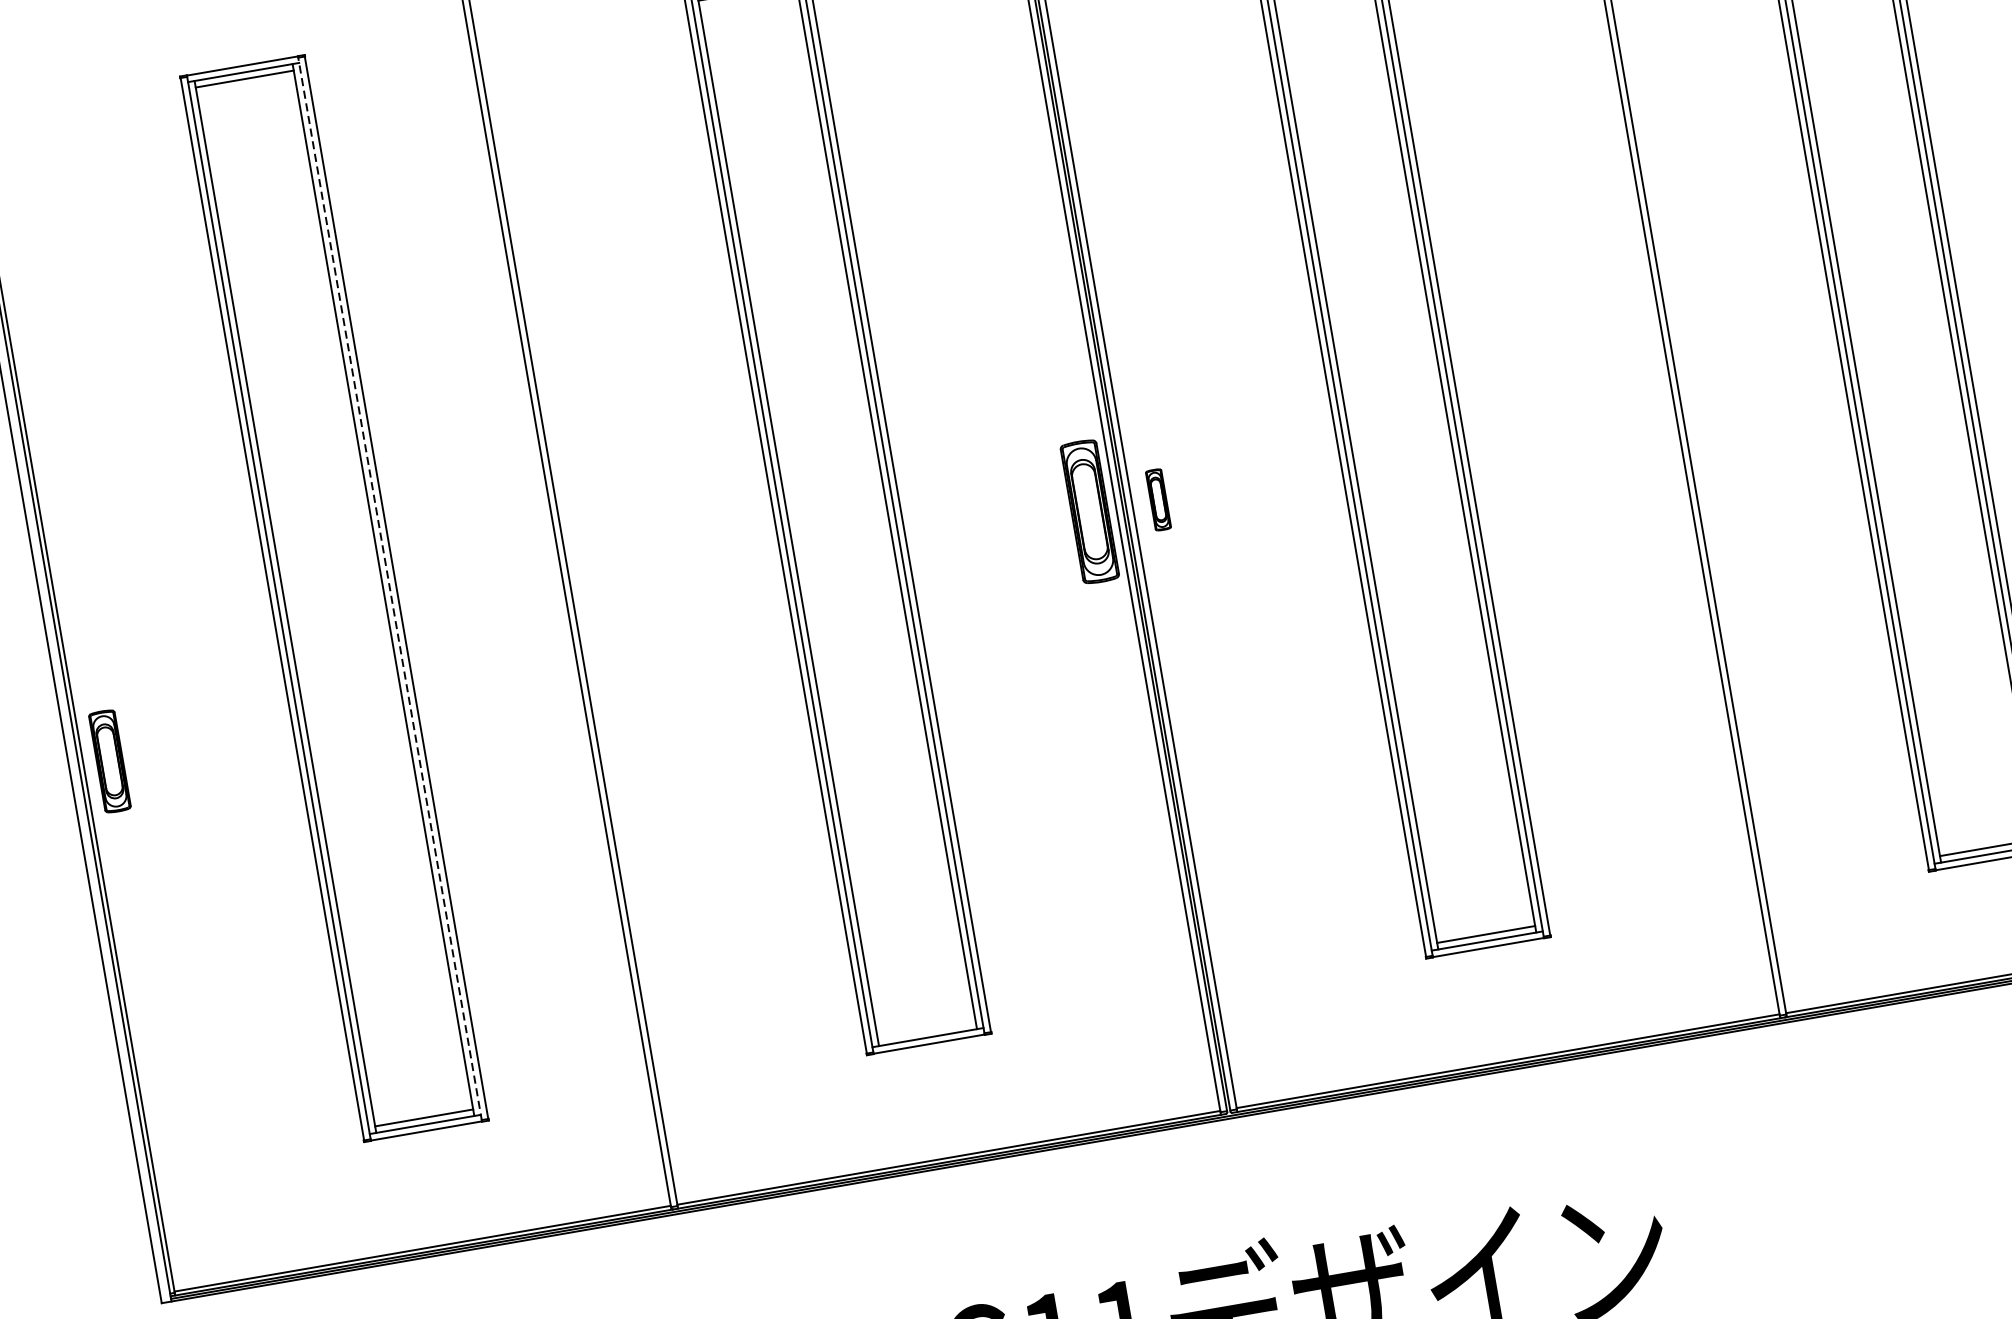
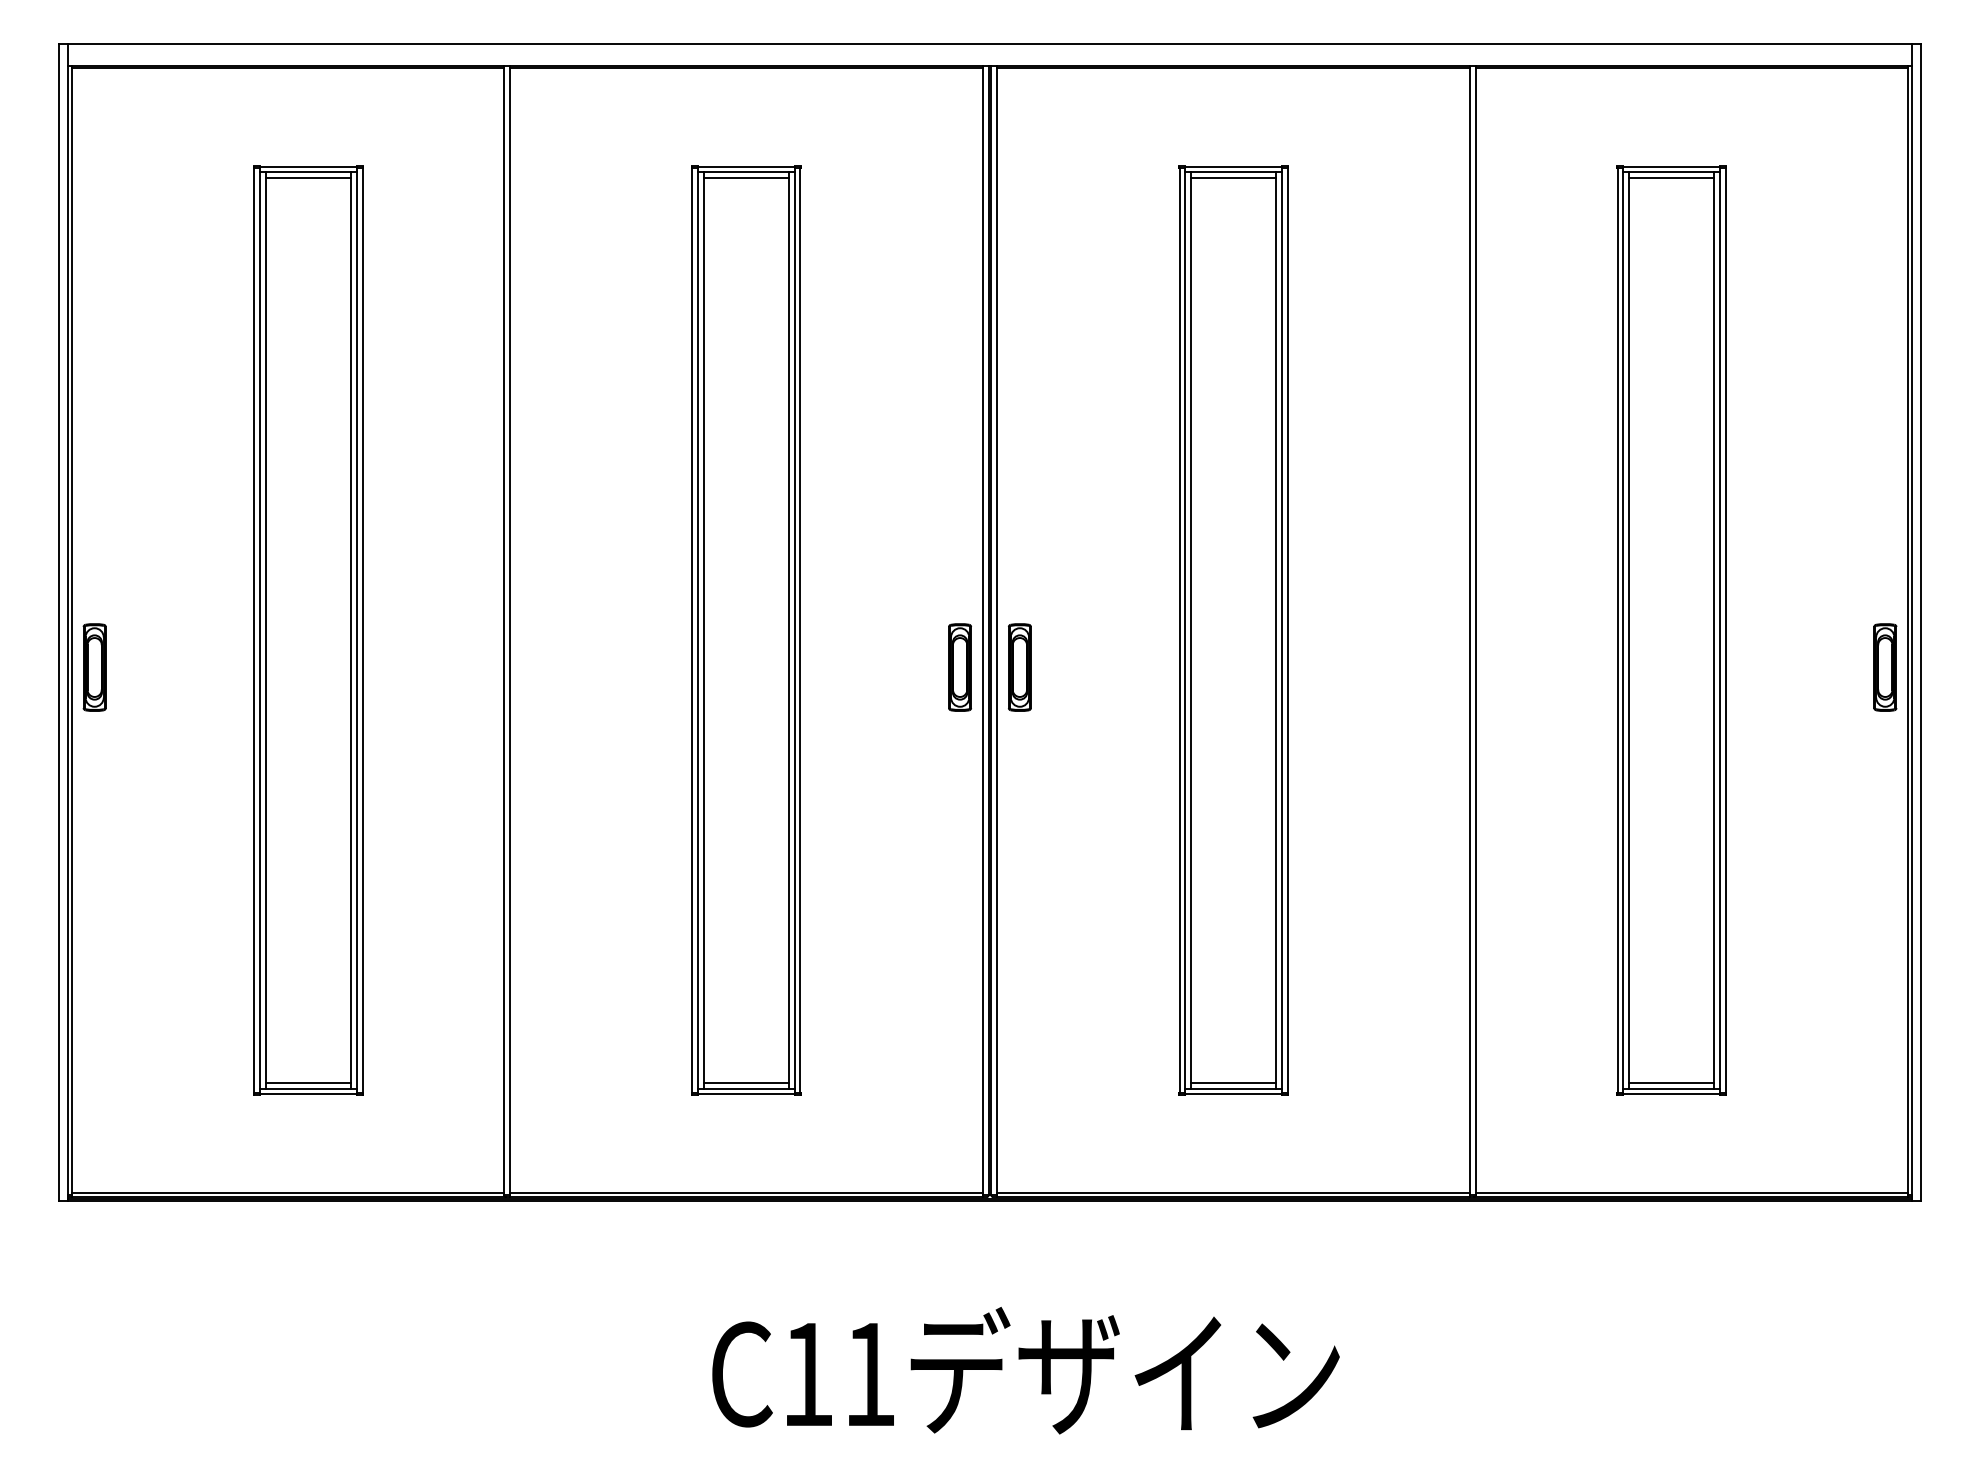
part: (1158, 499) -> (1019, 667), size x1.67
part: (1089, 511) -> (959, 667), size x0.71
line: (389, 588) -> (356, 630), dashed -> solid
part: (109, 761) -> (94, 667), moved
line: (927, 1031) -> (746, 1083), added

